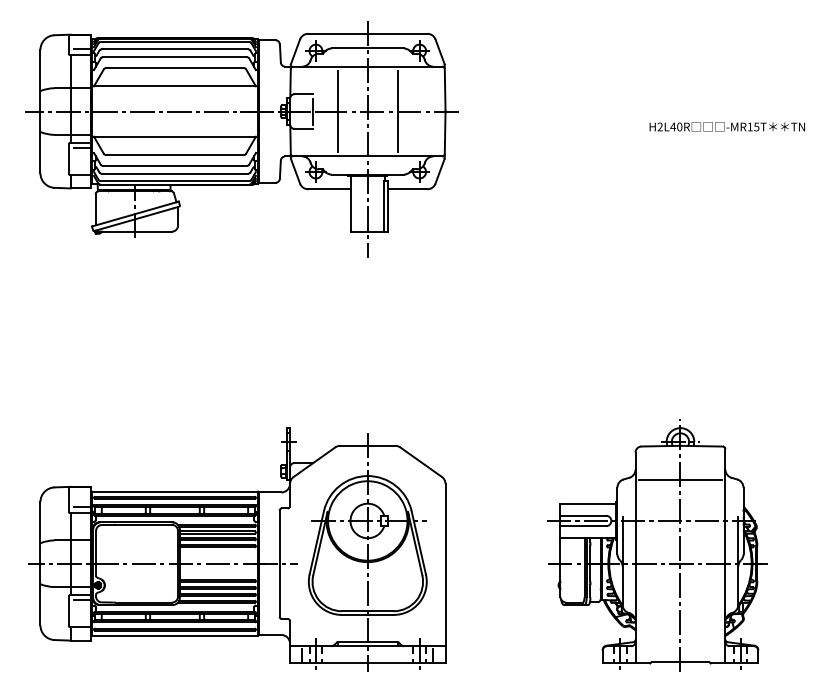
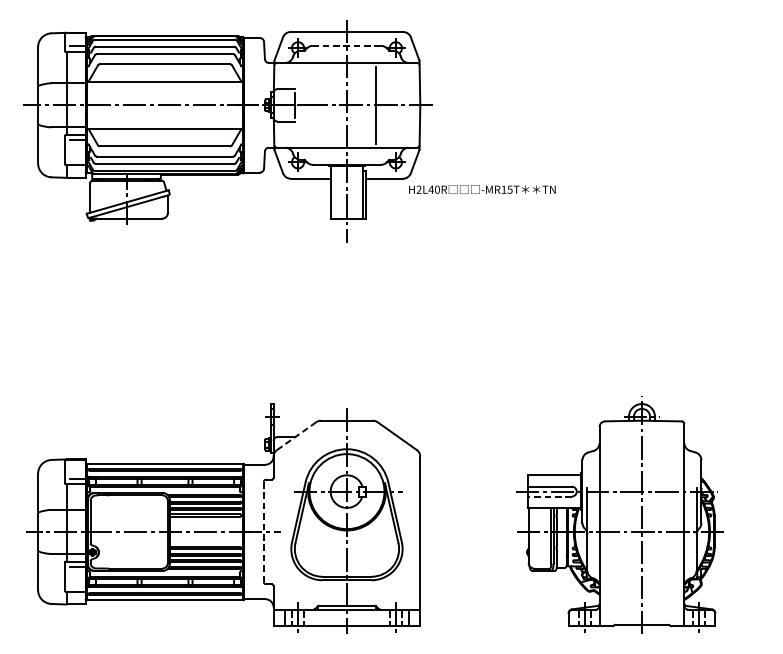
line: (367, 48) -> (346, 45), solid -> dashed
line: (337, 111) -> (318, 105), removed
text: (726, 126) -> (481, 189), moved
line: (314, 462) -> (296, 436), solid -> dashed
line: (680, 479) -> (641, 452), removed
line: (582, 526) -> (549, 496), solid -> dashed
line: (279, 563) -> (263, 531), solid -> dashed

